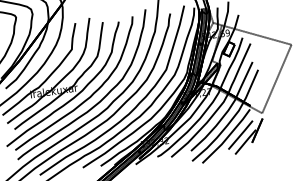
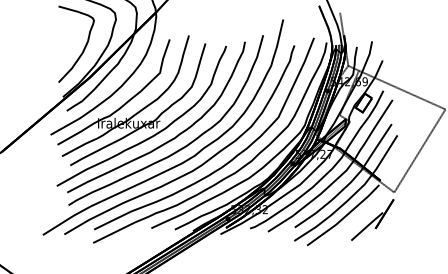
line: (240, 135) -> (361, 216), removed

